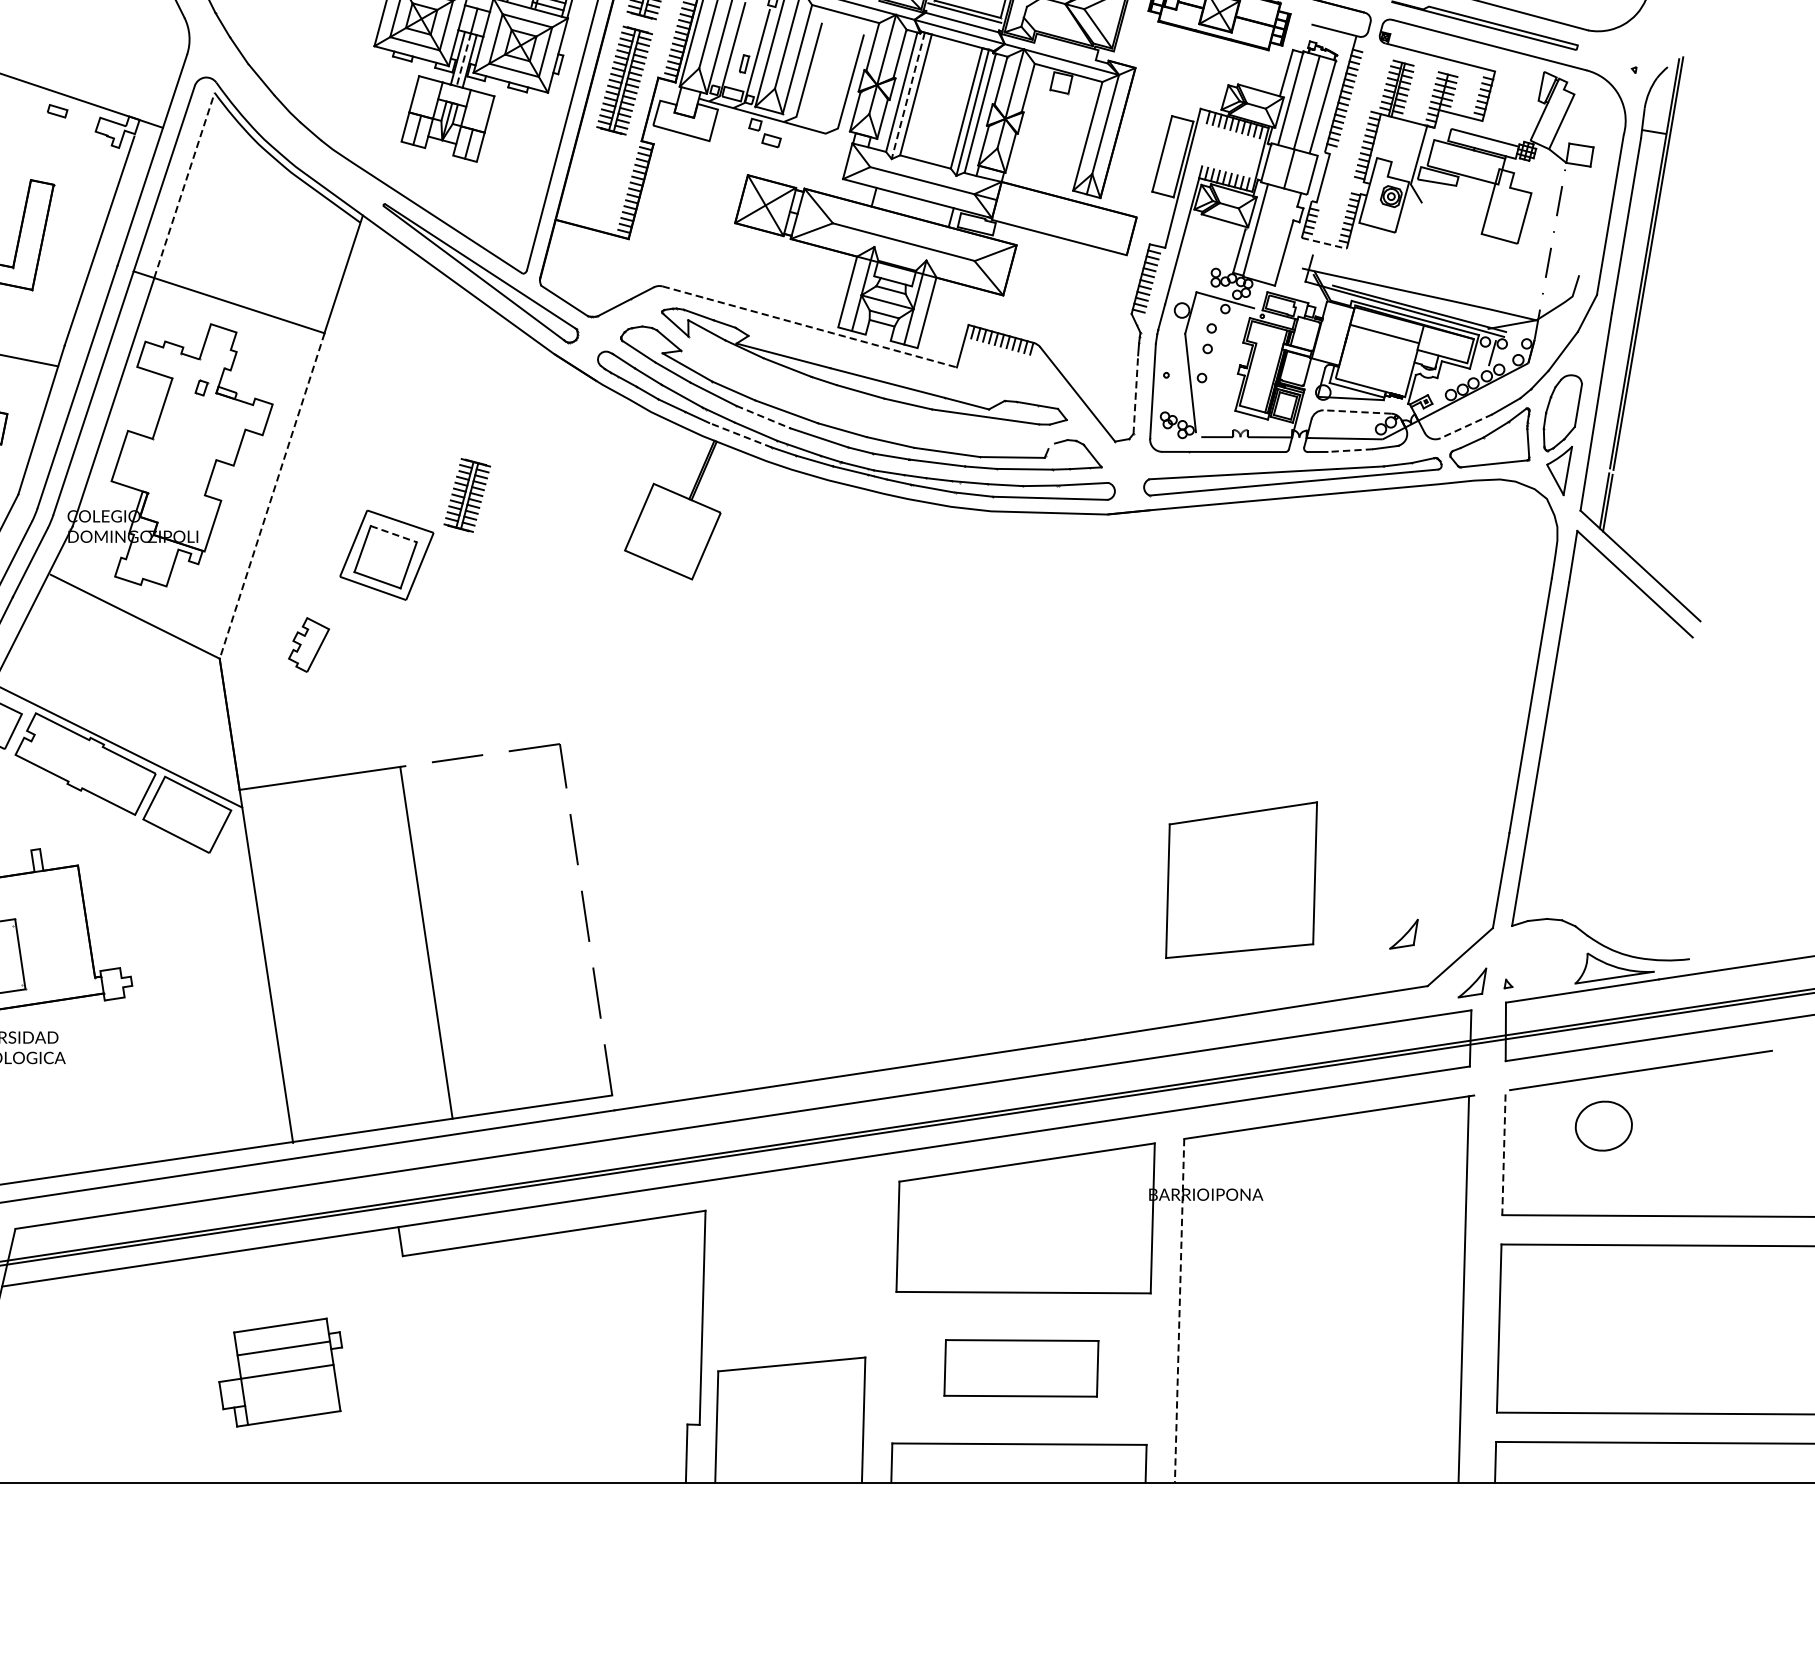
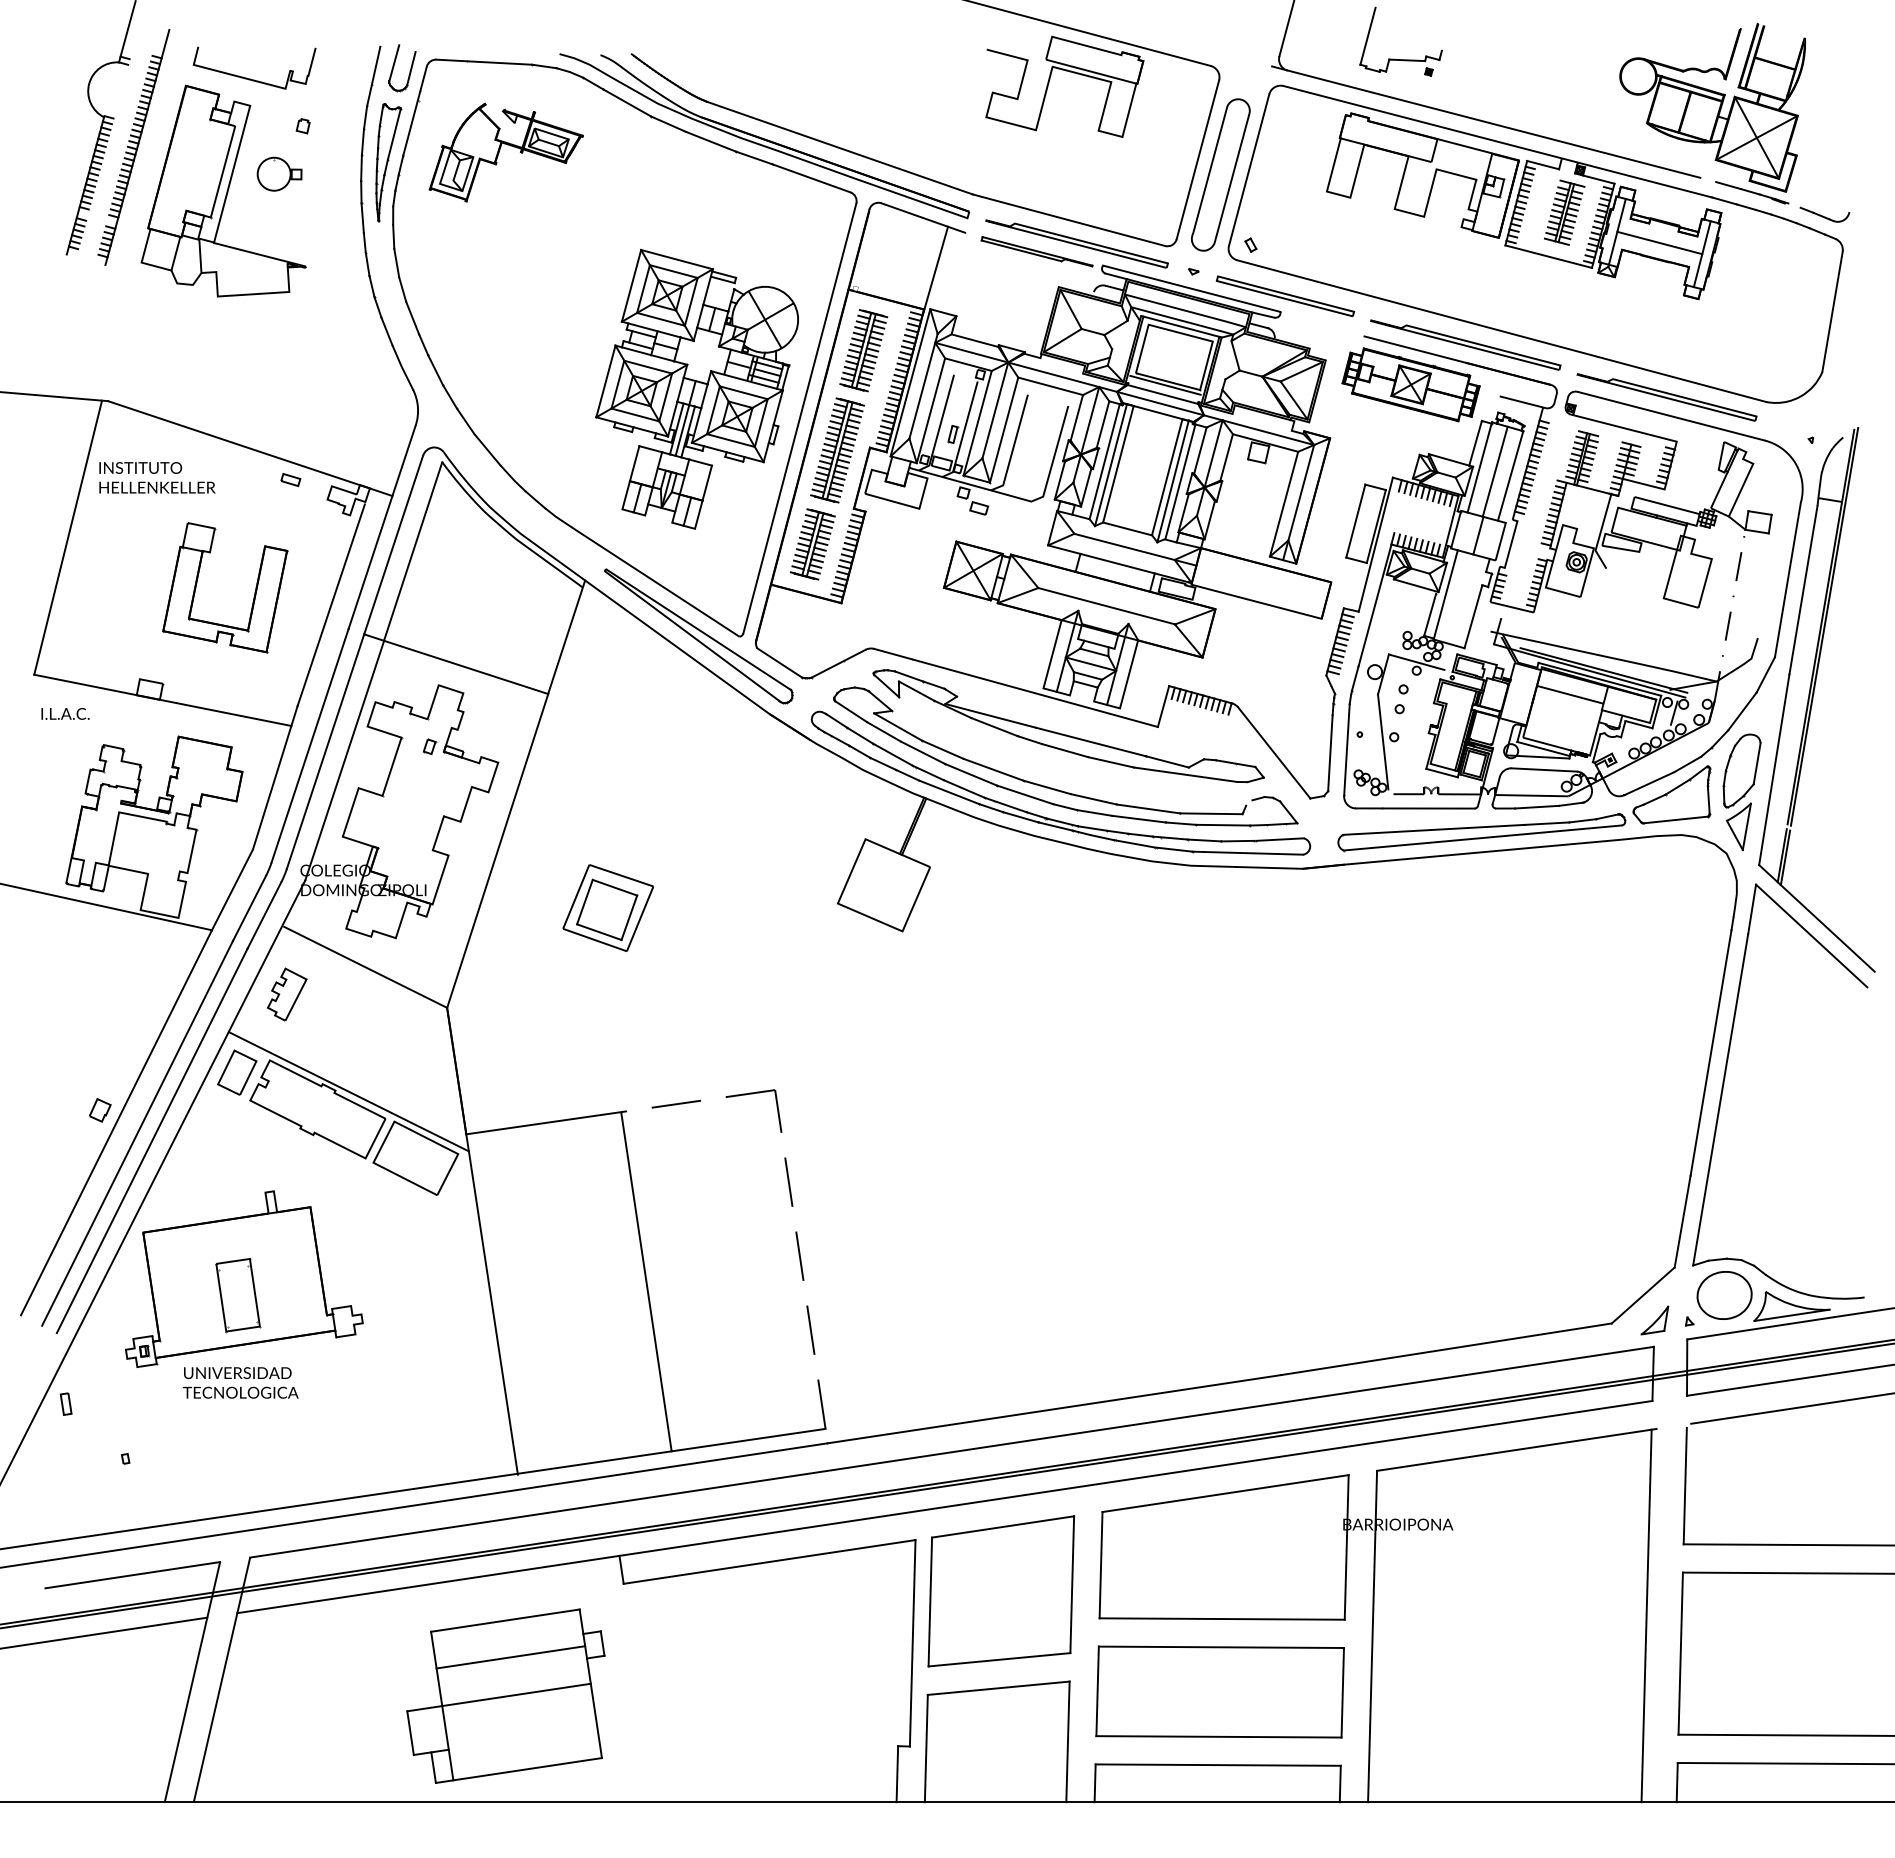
line: (463, 59) -> (682, 430), dashed -> solid
line: (907, 96) -> (1110, 465), dashed -> solid
line: (184, 185) -> (413, 551), dashed -> solid
line: (1324, 243) -> (1512, 607), dashed -> solid
line: (810, 327) -> (1016, 688), dashed -> solid
line: (1135, 394) -> (1330, 753), dashed -> solid
line: (1357, 411) -> (1544, 769), dashed -> solid
line: (763, 416) -> (971, 774), dashed -> solid
line: (1465, 426) -> (1648, 783), dashed -> solid
line: (739, 435) -> (948, 792), dashed -> solid
line: (1350, 450) -> (1537, 807), dashed -> solid
part: (466, 495) -> (812, 544), moved
line: (271, 496) -> (497, 851), dashed -> solid
line: (393, 533) -> (614, 887), dashed -> solid
part: (309, 644) -> (287, 994), moved
part: (1241, 880) -> (1001, 1591), moved
part: (1403, 934) -> (1588, 1273), removed
part: (1603, 1126) -> (1724, 1295), moved
line: (1504, 1155) -> (1685, 1486), dashed -> solid
line: (1179, 1310) -> (1372, 1636), dashed -> solid
part: (1020, 1367) -> (1219, 1691), size x1.67
part: (280, 1371) -> (505, 1695), size x1.67

